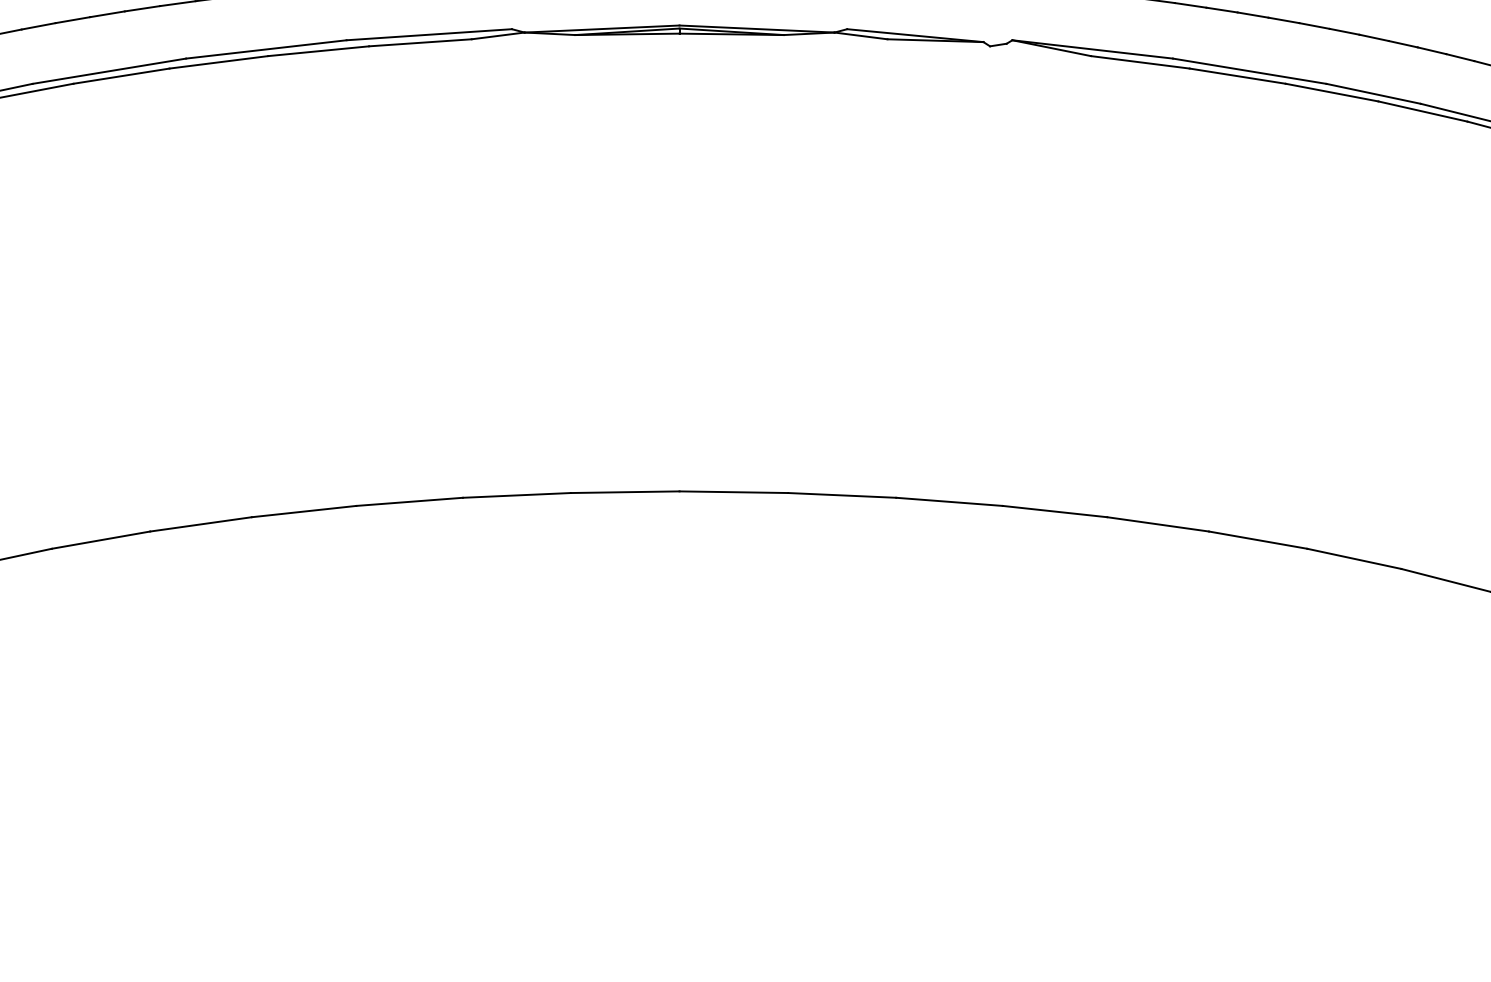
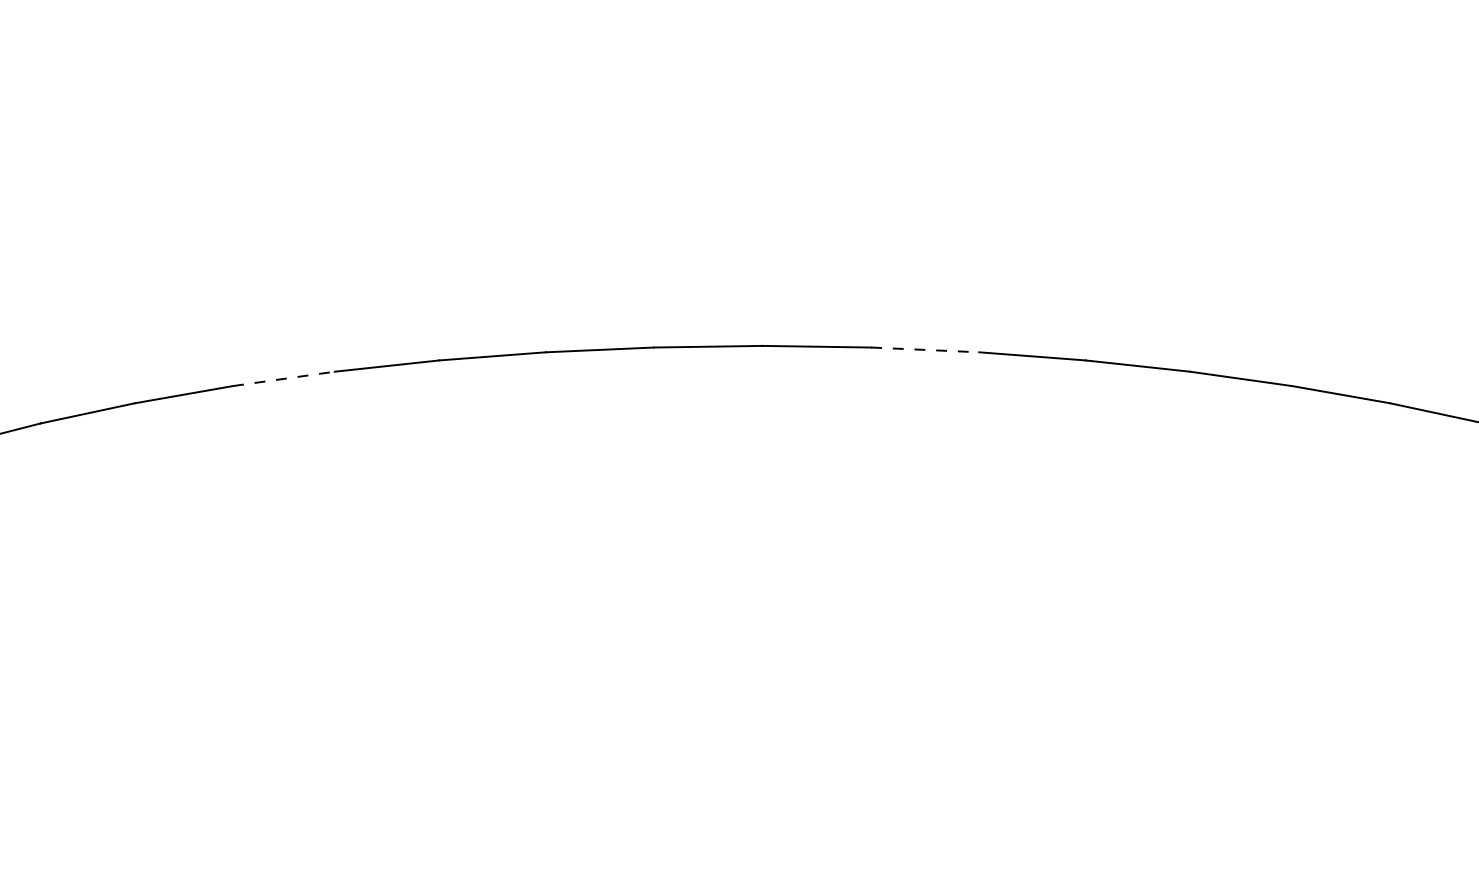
line: (842, 495) -> (925, 350), solid -> dashed
line: (201, 524) -> (284, 379), solid -> dashed

